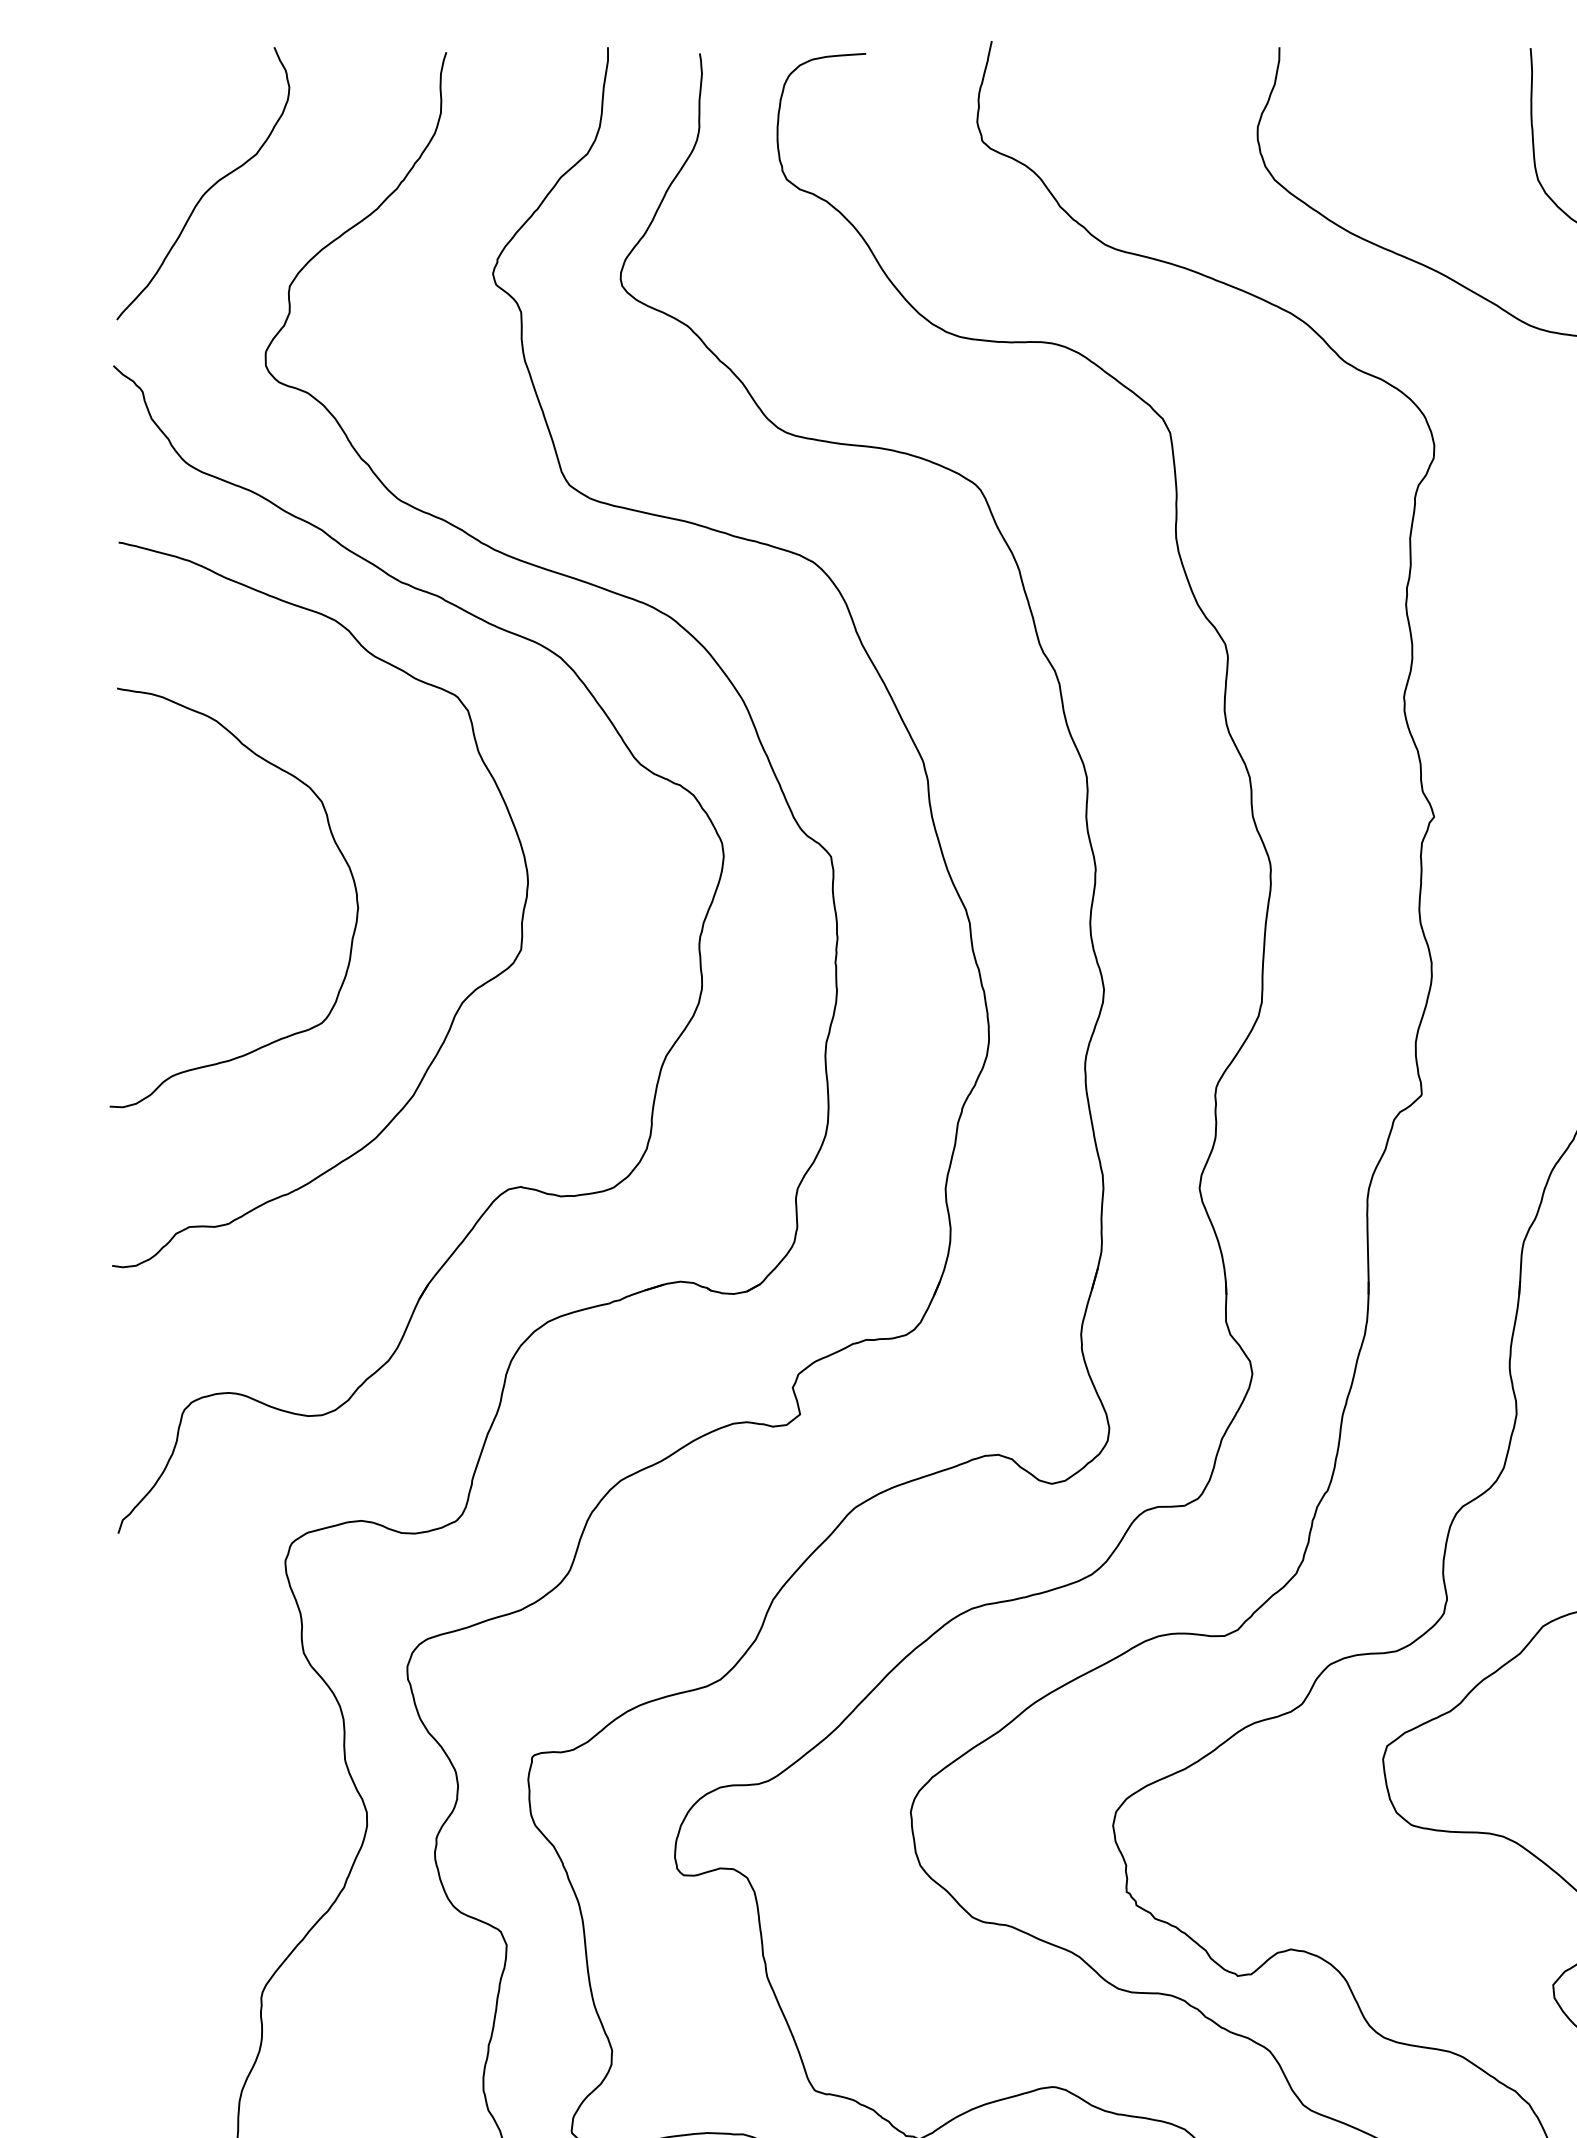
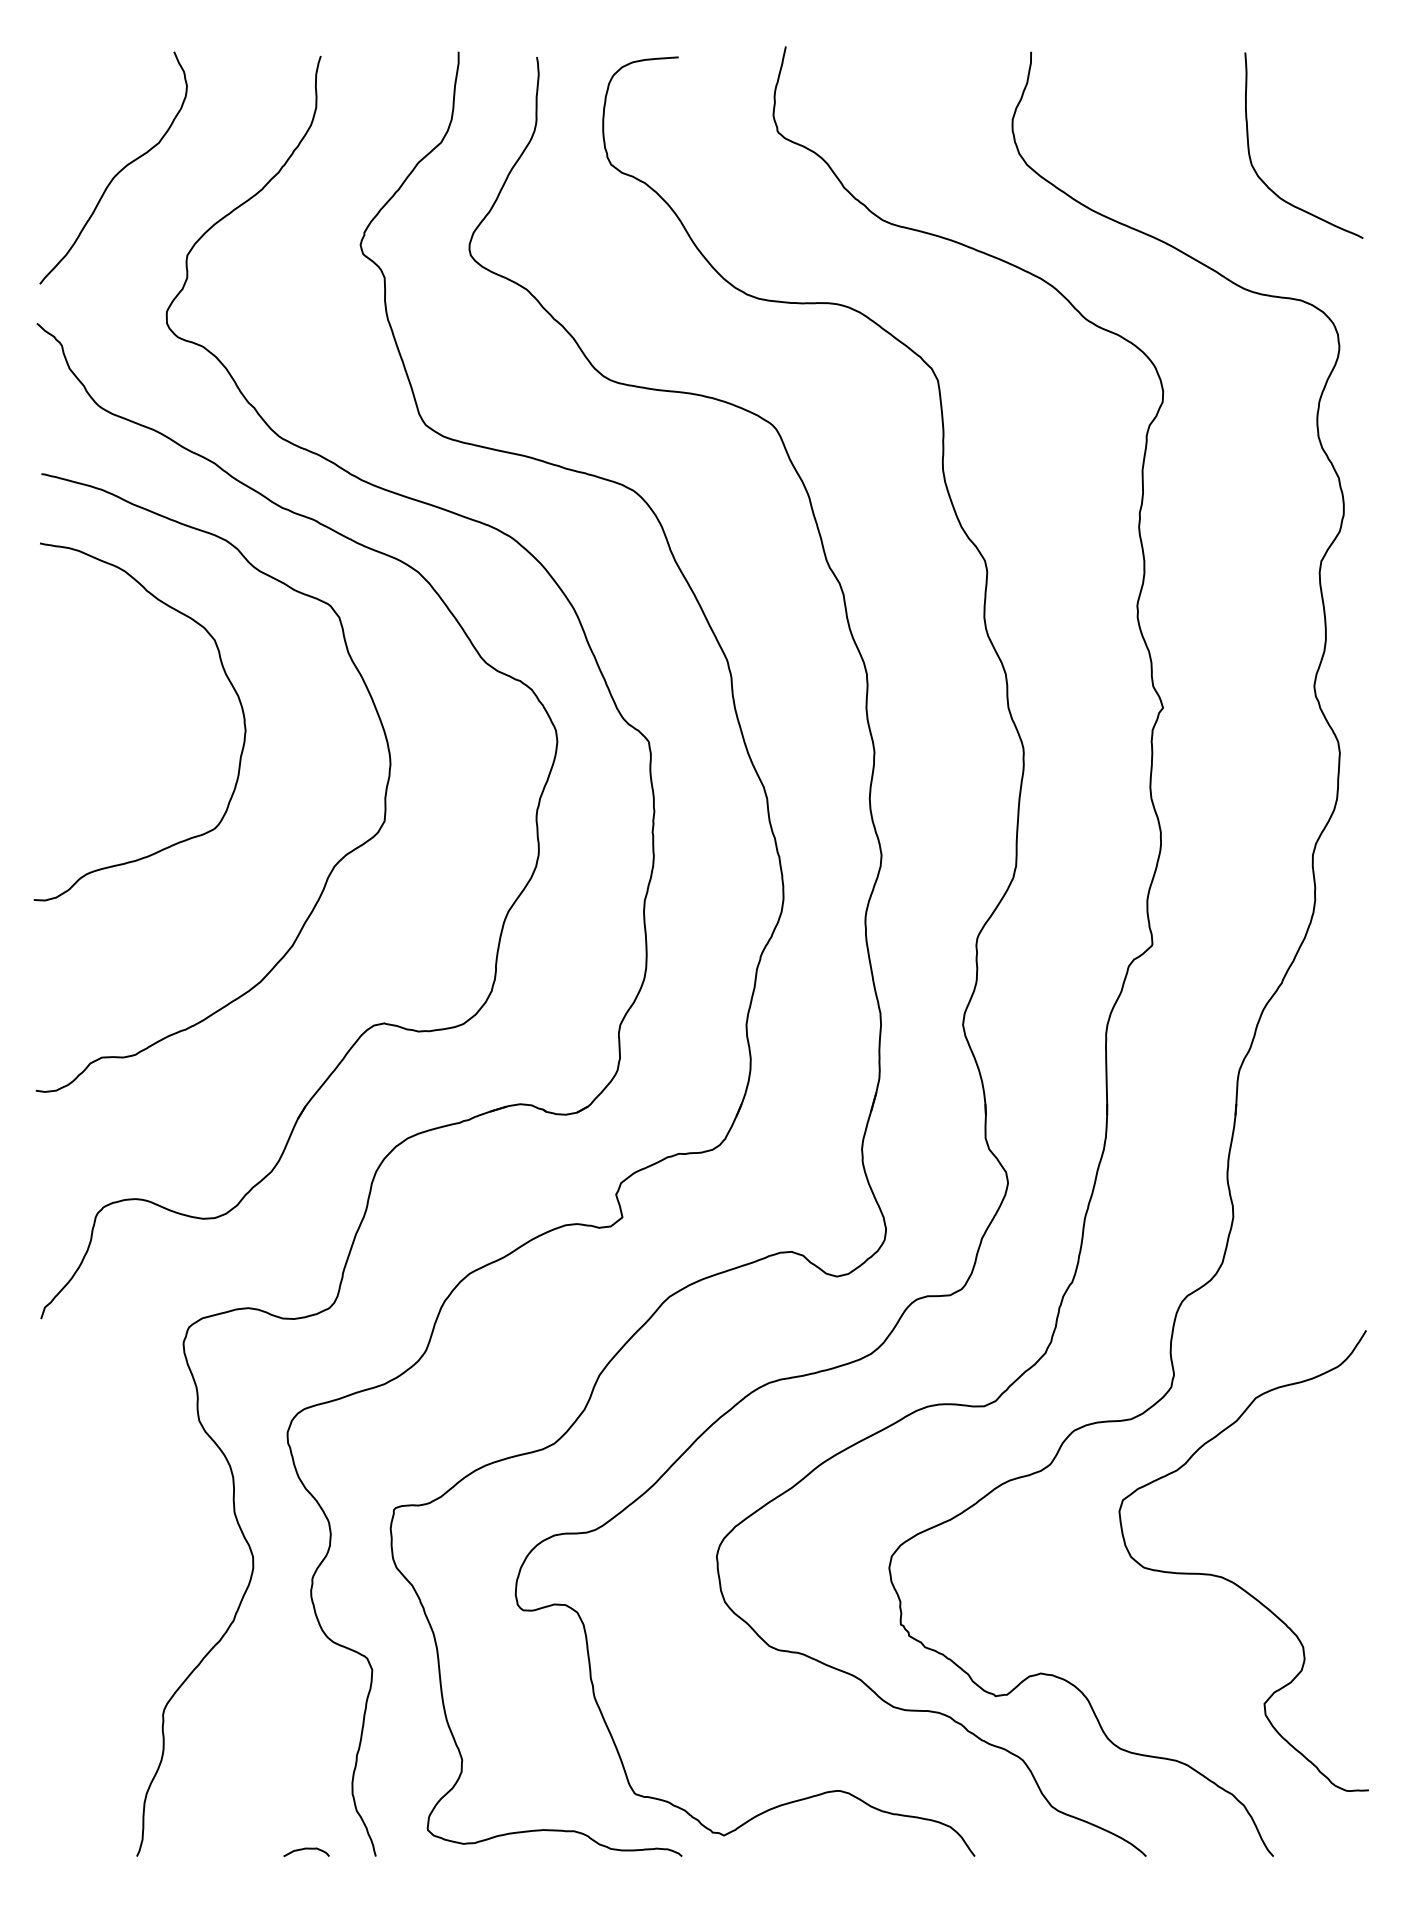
curve: (335, 845) -> (226, 677), moved

